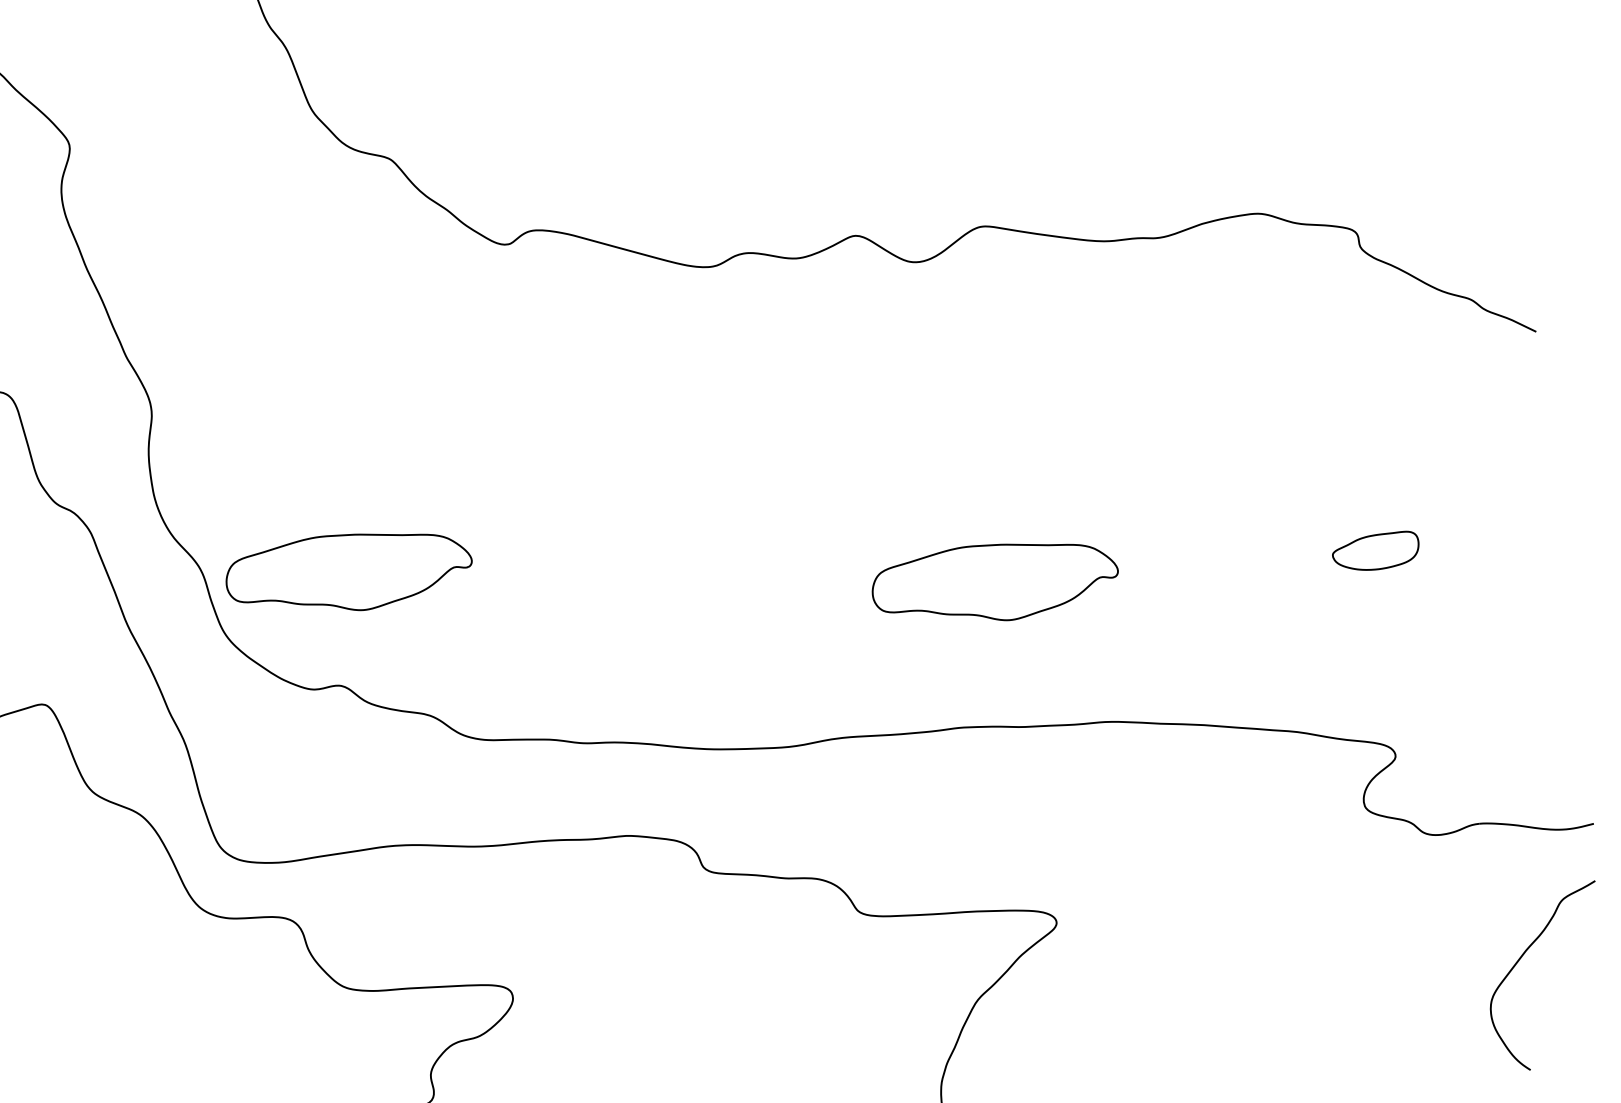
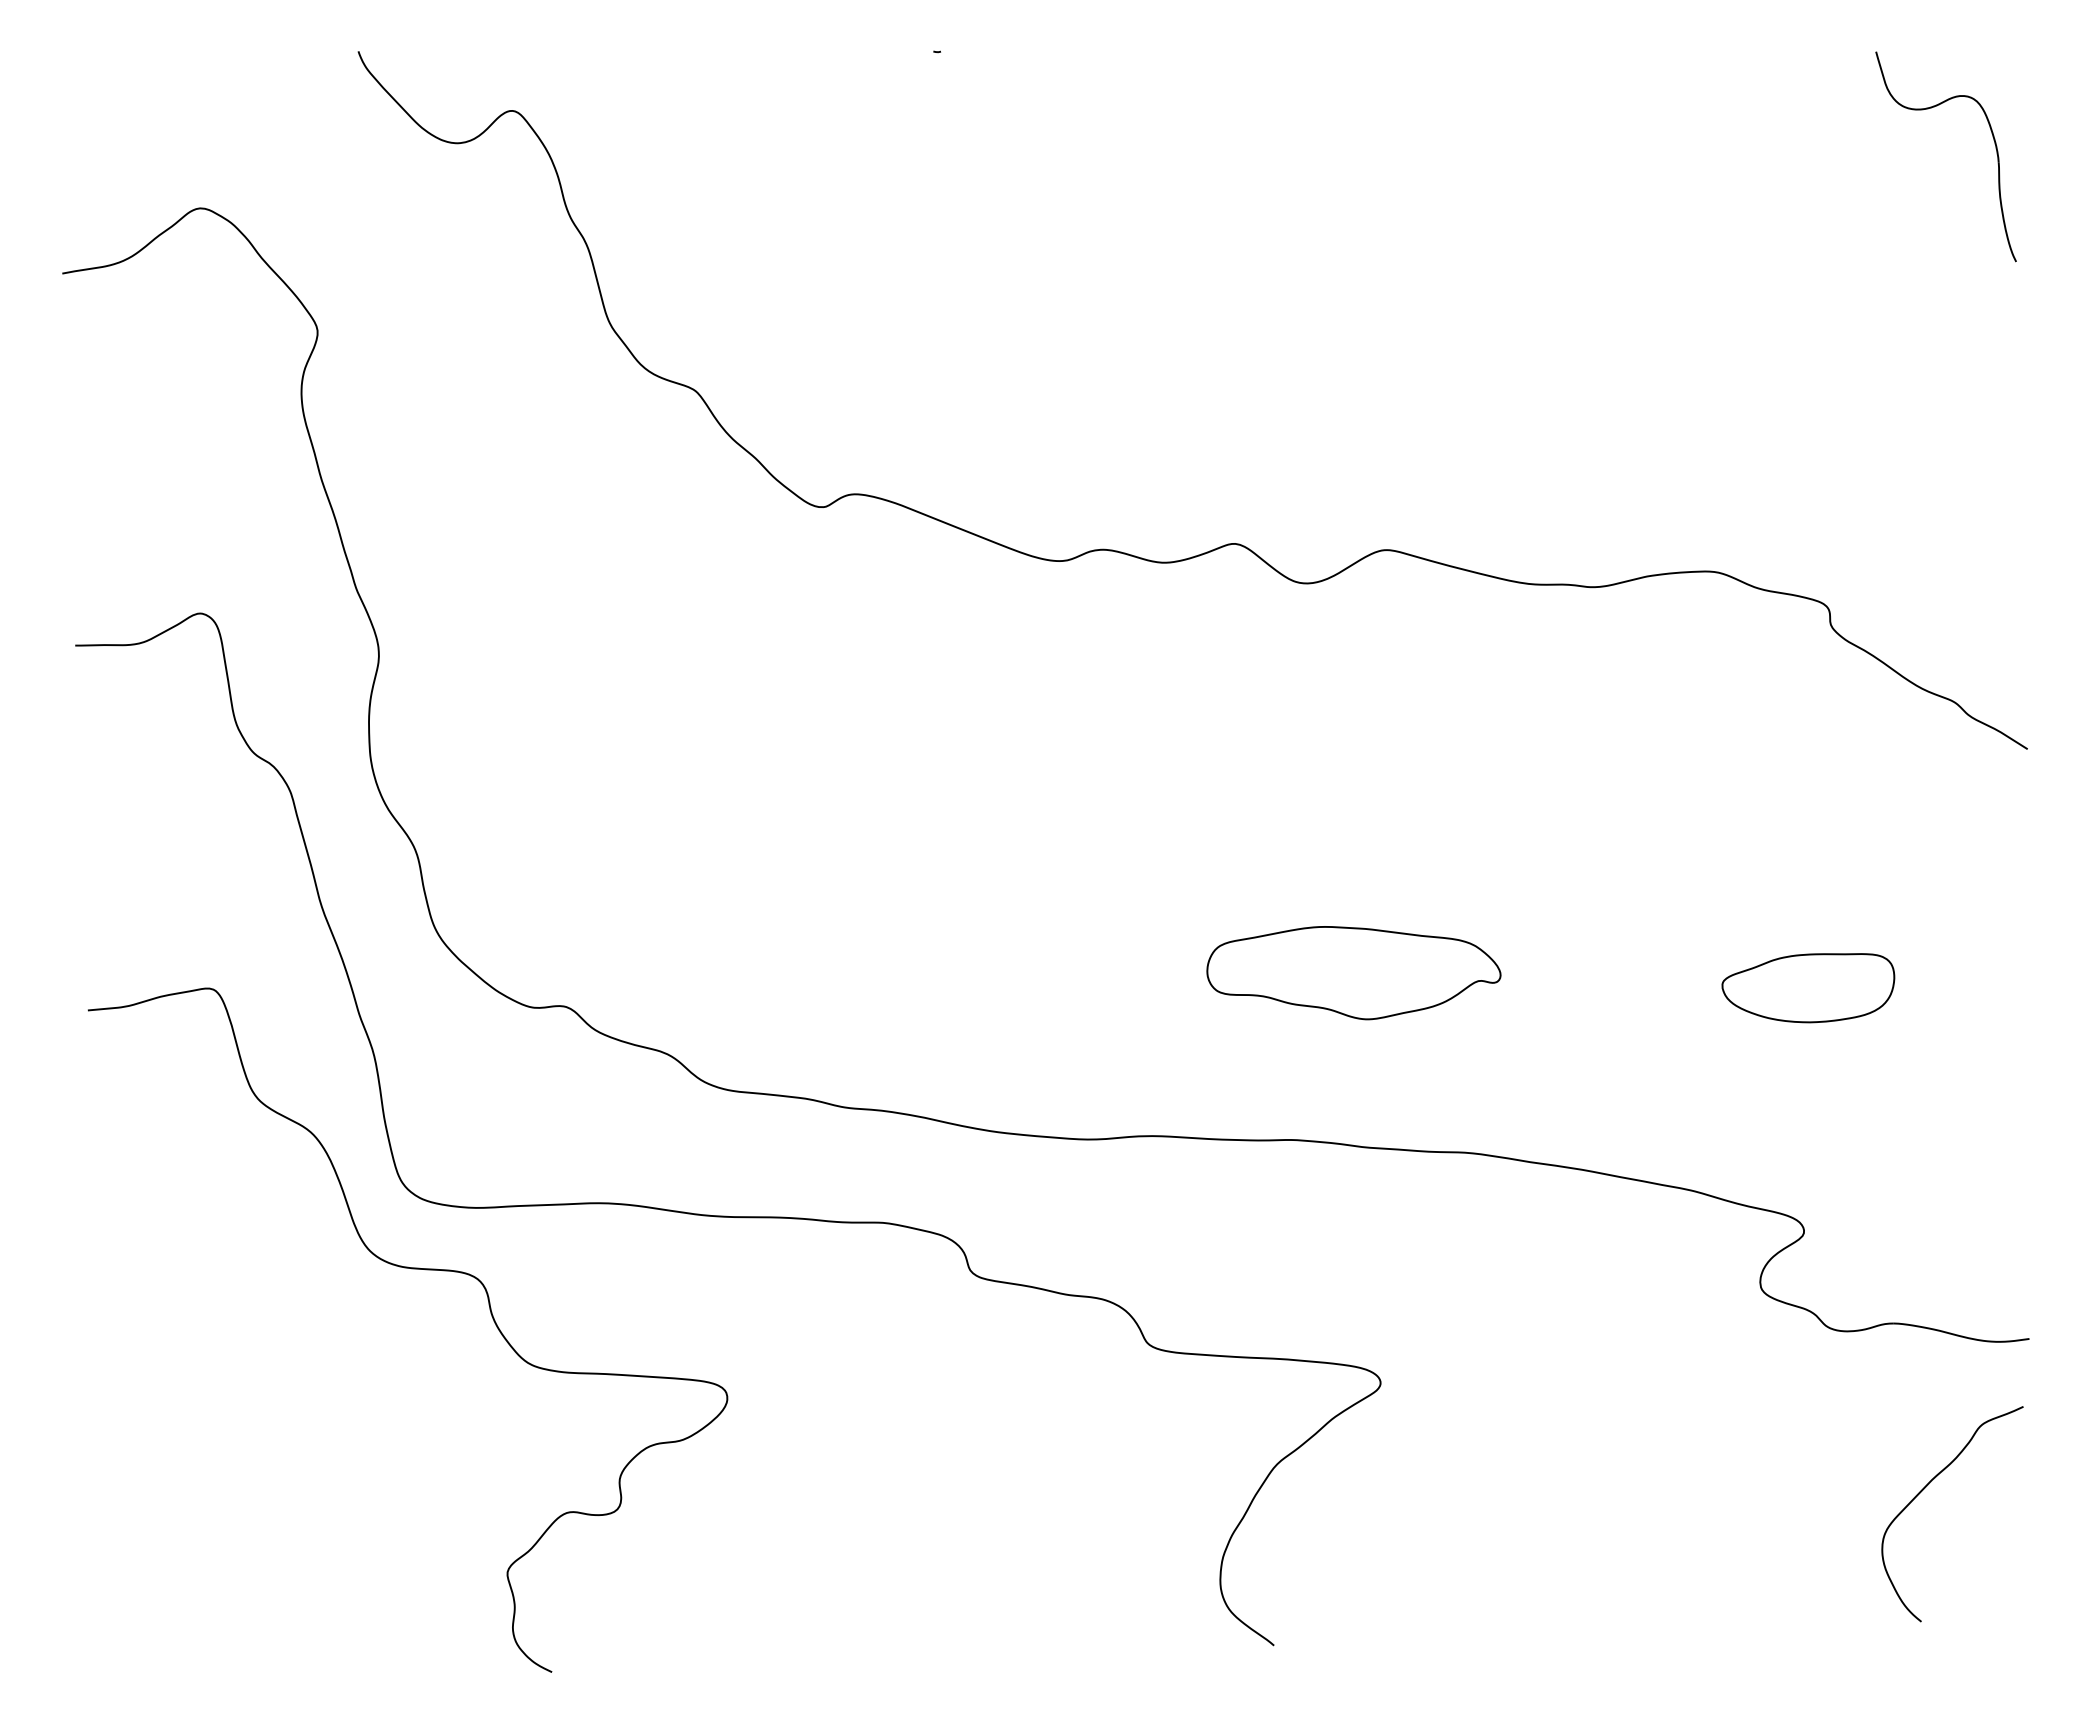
part: (1376, 552) -> (1808, 988), size x1.67
part: (348, 573) -> (590, 874), removed

